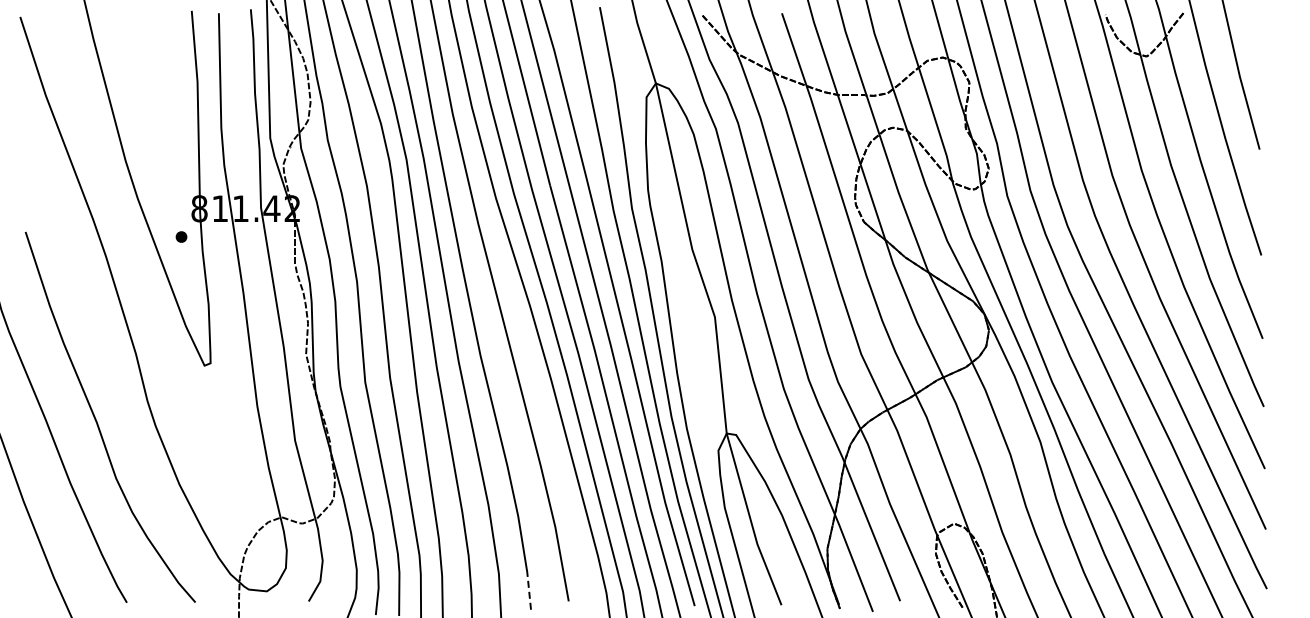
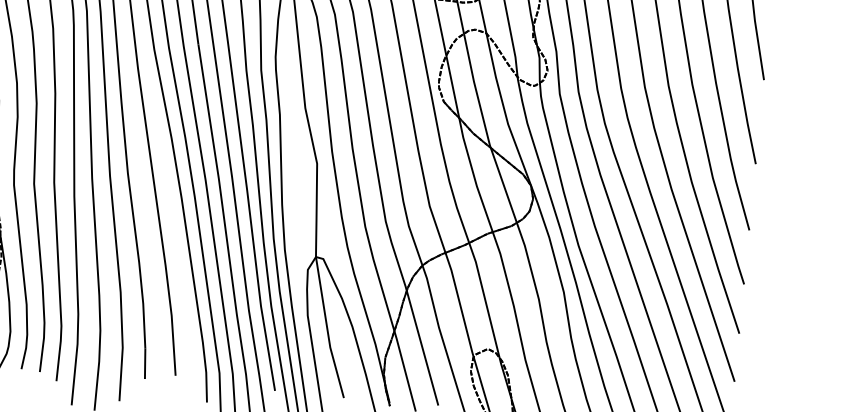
line: (529, 590) -> (145, 363), dashed -> solid

